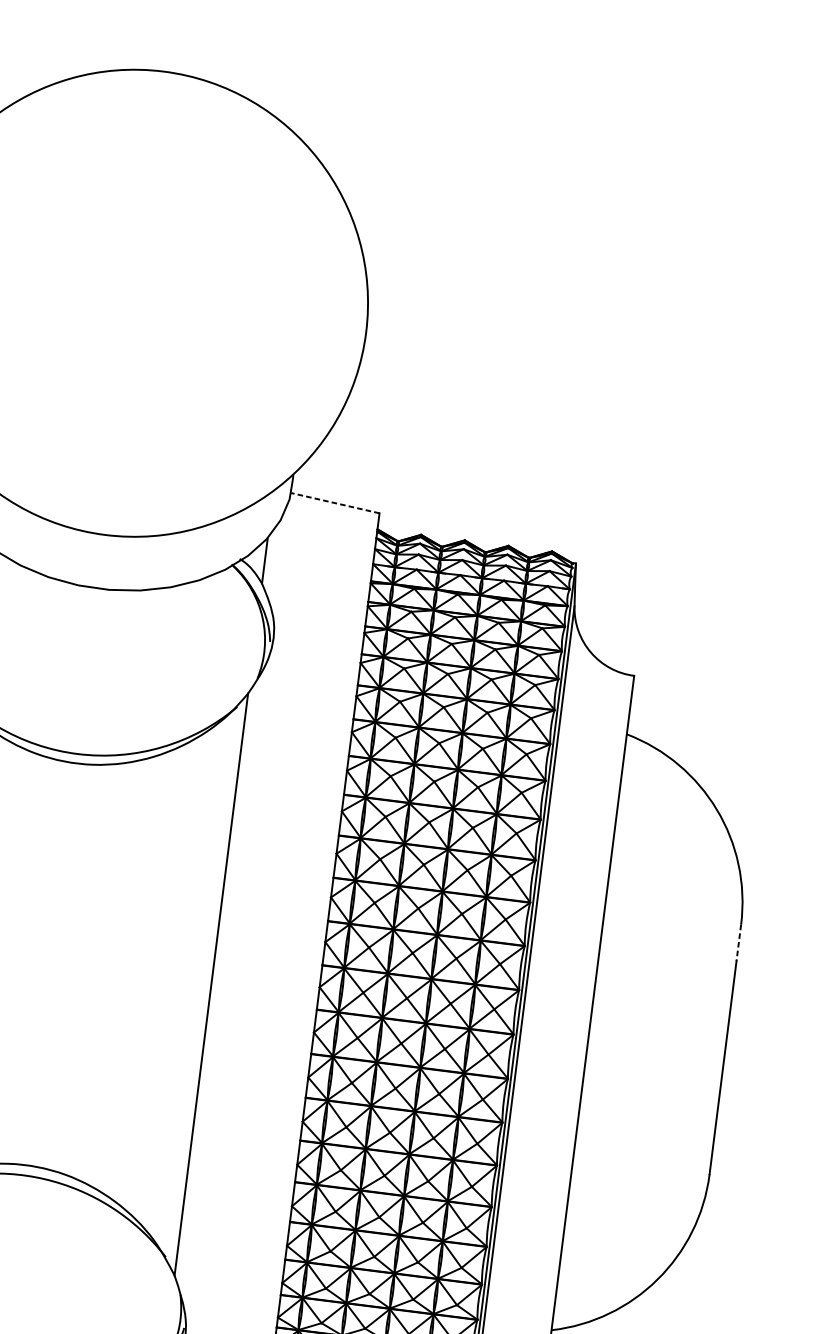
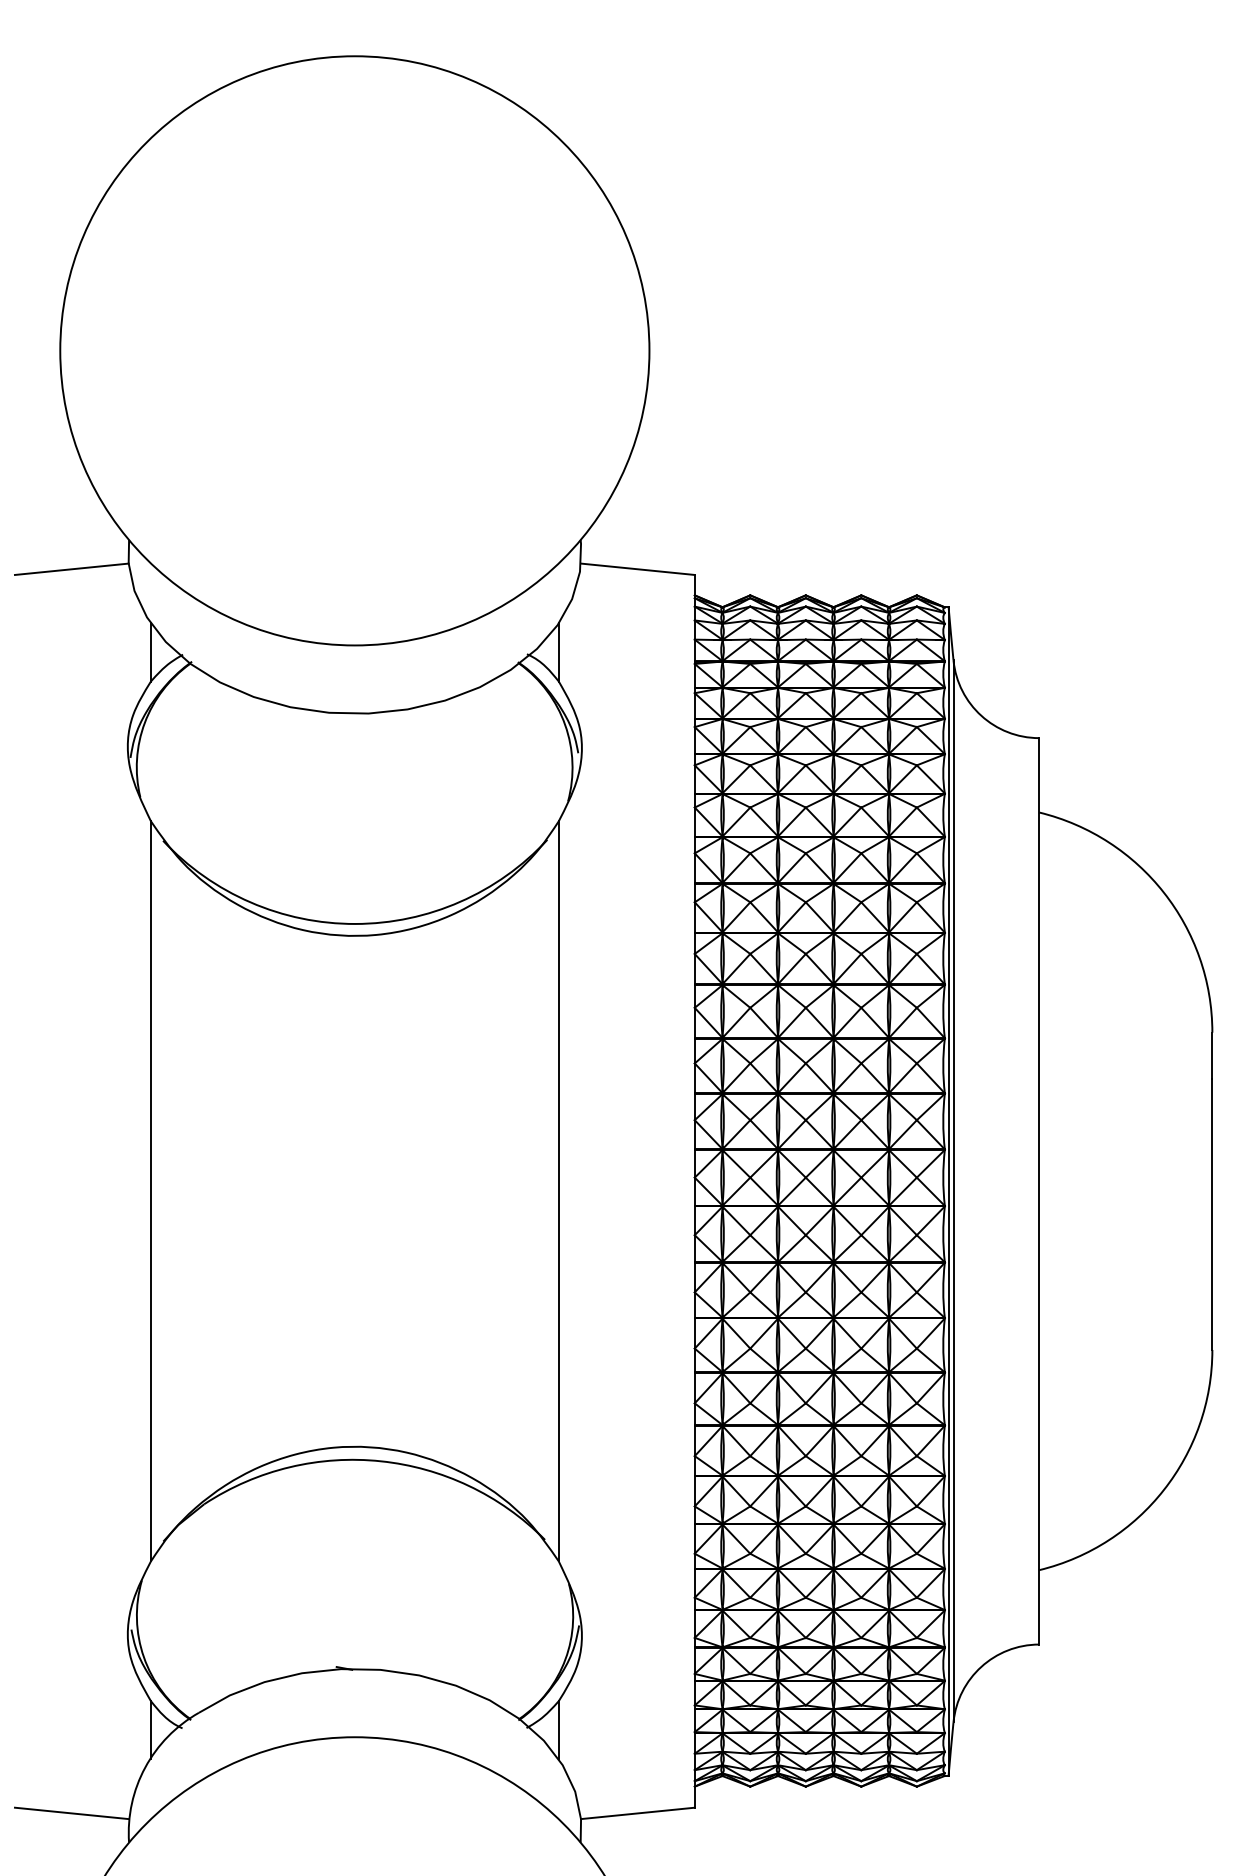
line: (335, 503) -> (637, 569), dashed -> solid
line: (738, 943) -> (1212, 1056), dashed -> solid

